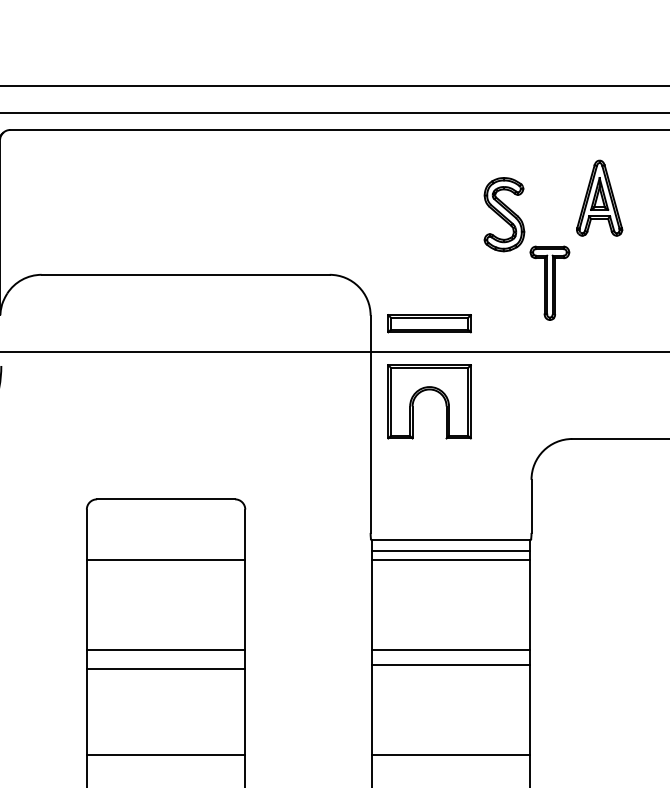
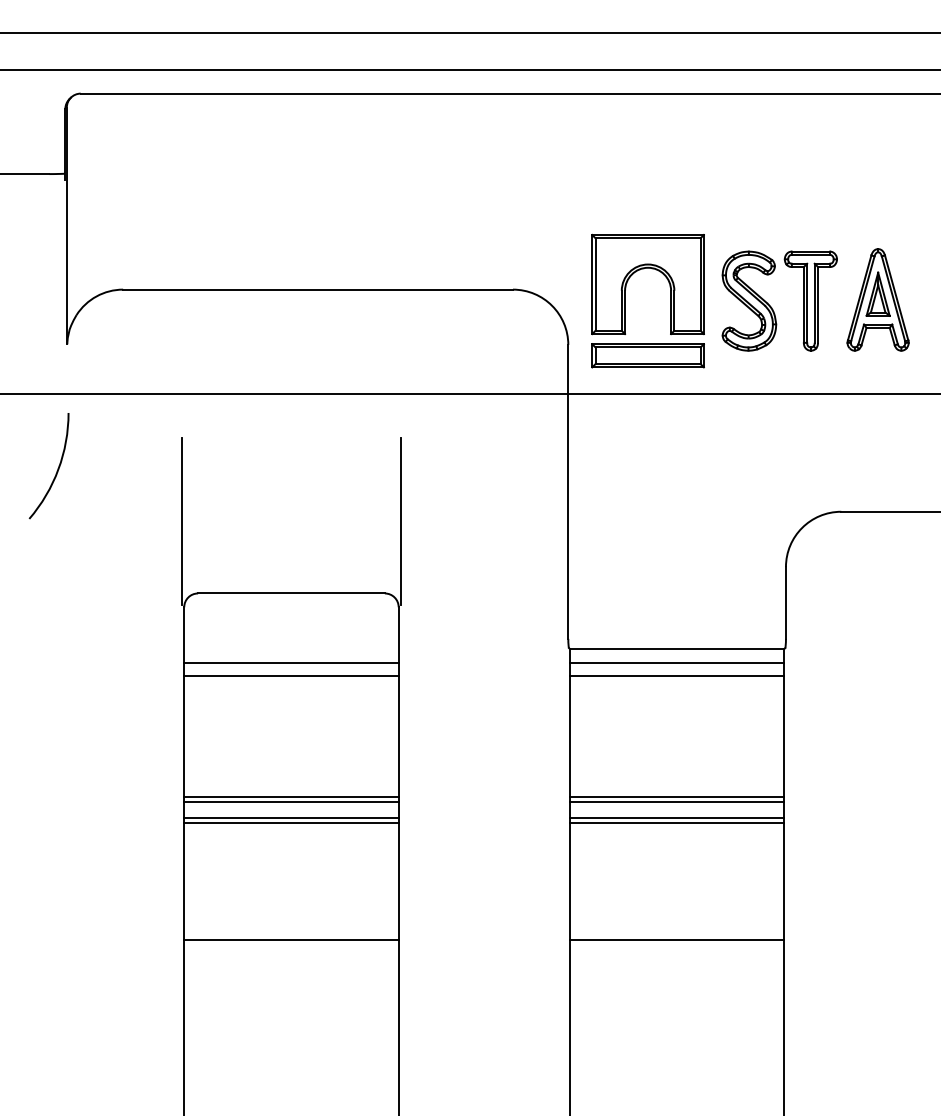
part: (599, 197) -> (877, 299), moved
part: (504, 214) -> (749, 300), moved
part: (426, 390) -> (643, 269), moved
line: (84, 446) -> (181, 521), added
line: (247, 446) -> (401, 521), added
line: (166, 550) -> (291, 662), added
line: (166, 653) -> (291, 802), added
line: (450, 653) -> (676, 802), added
line: (166, 665) -> (291, 818), added
line: (450, 669) -> (676, 823), added

